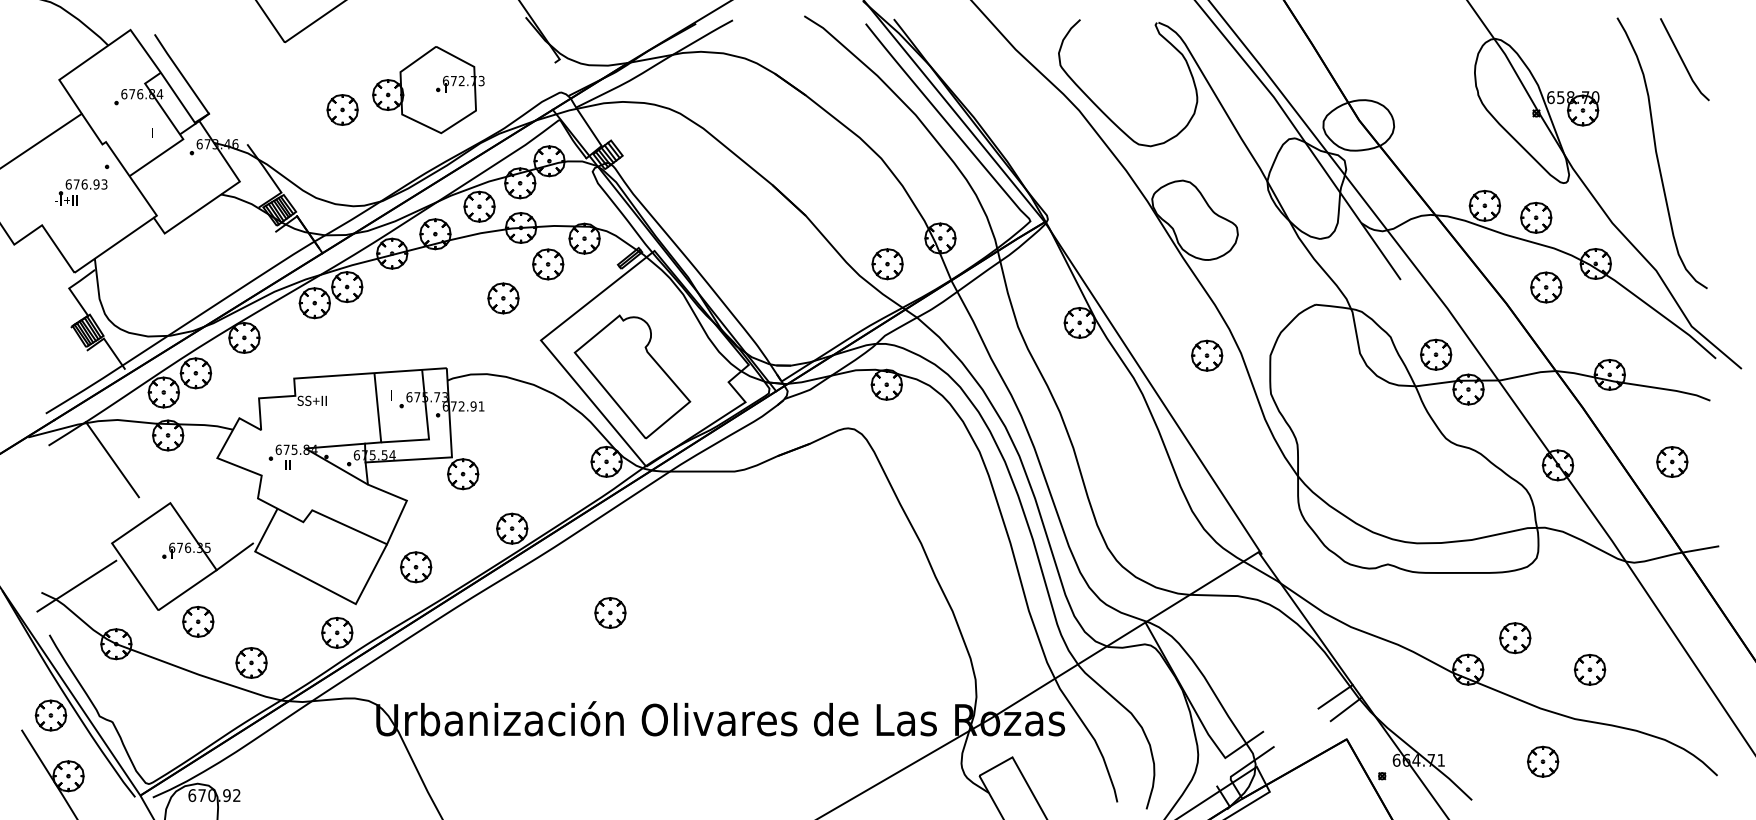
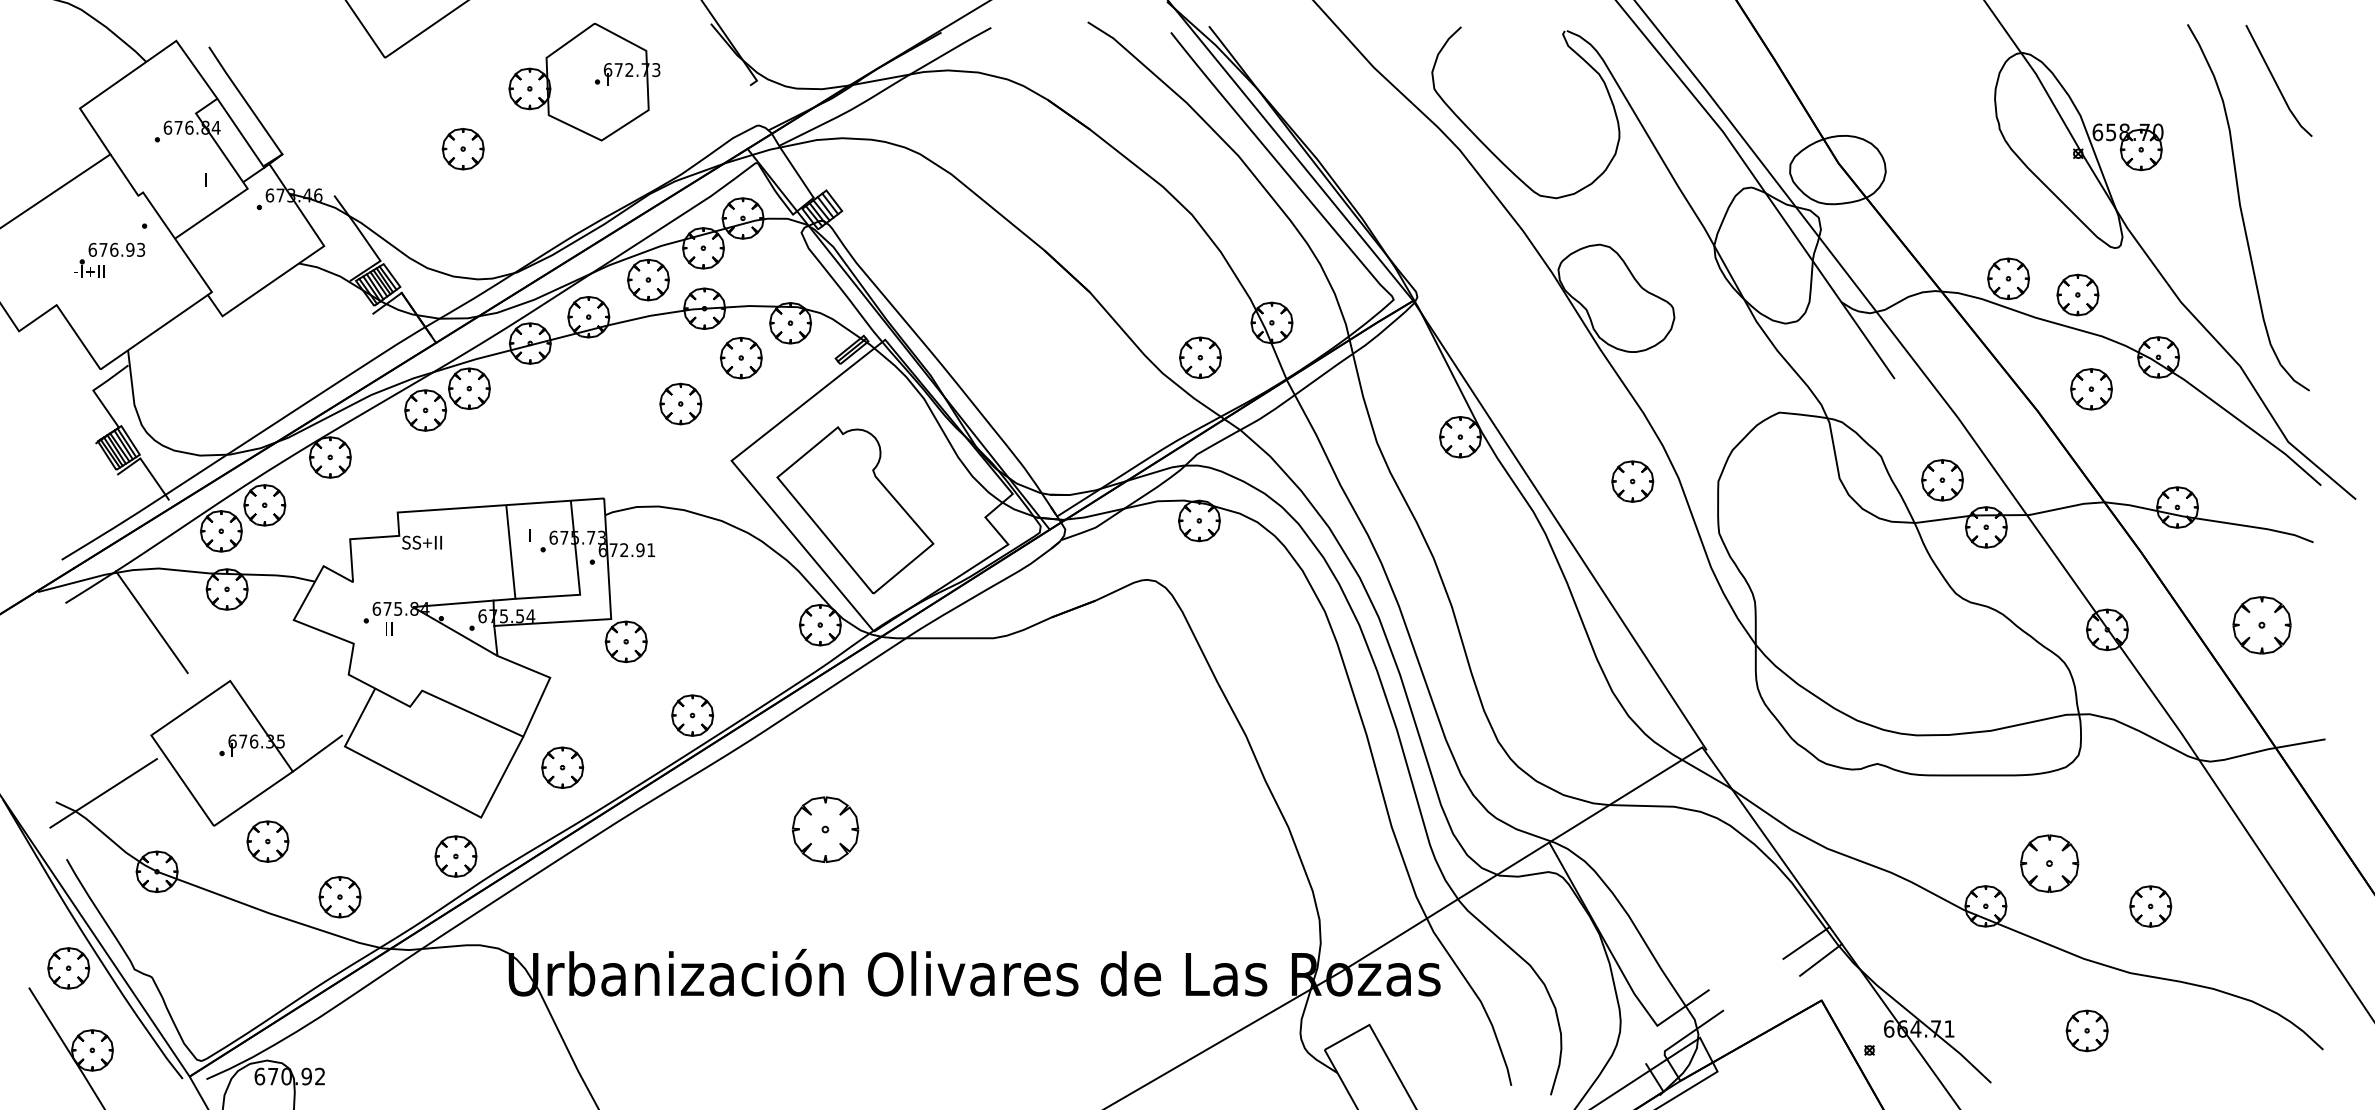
part: (428, 89) -> (584, 81), moved
part: (1671, 462) -> (2261, 625), size x1.4
part: (610, 612) -> (825, 829), size x1.6
part: (1515, 638) -> (2049, 863), size x1.4

